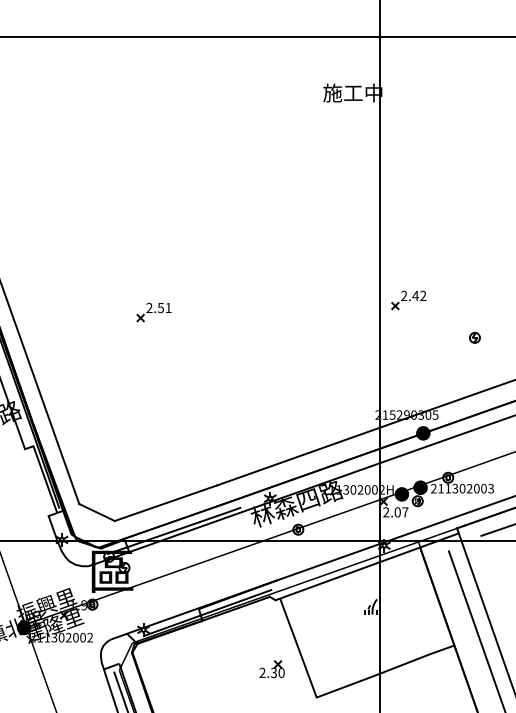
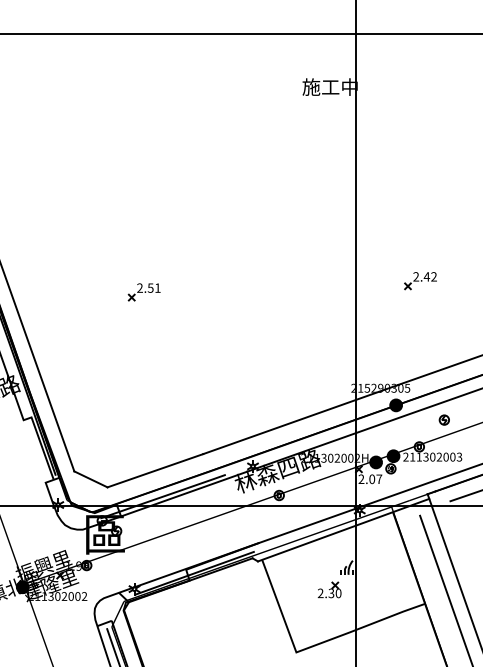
part: (408, 300) -> (420, 281), moved
part: (473, 337) -> (443, 419), moved
part: (271, 668) -> (329, 589), moved

